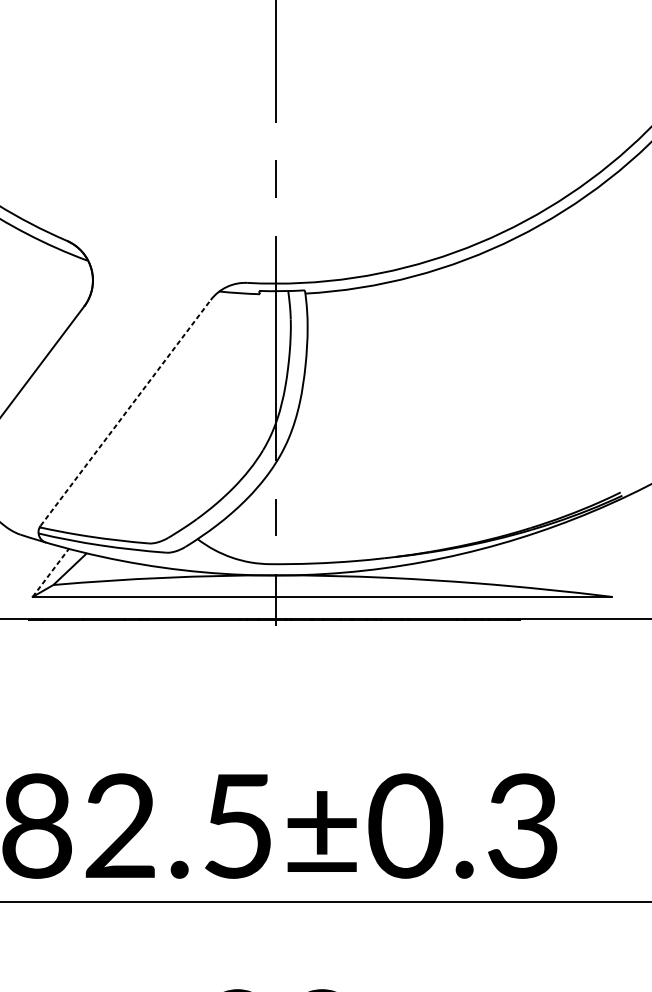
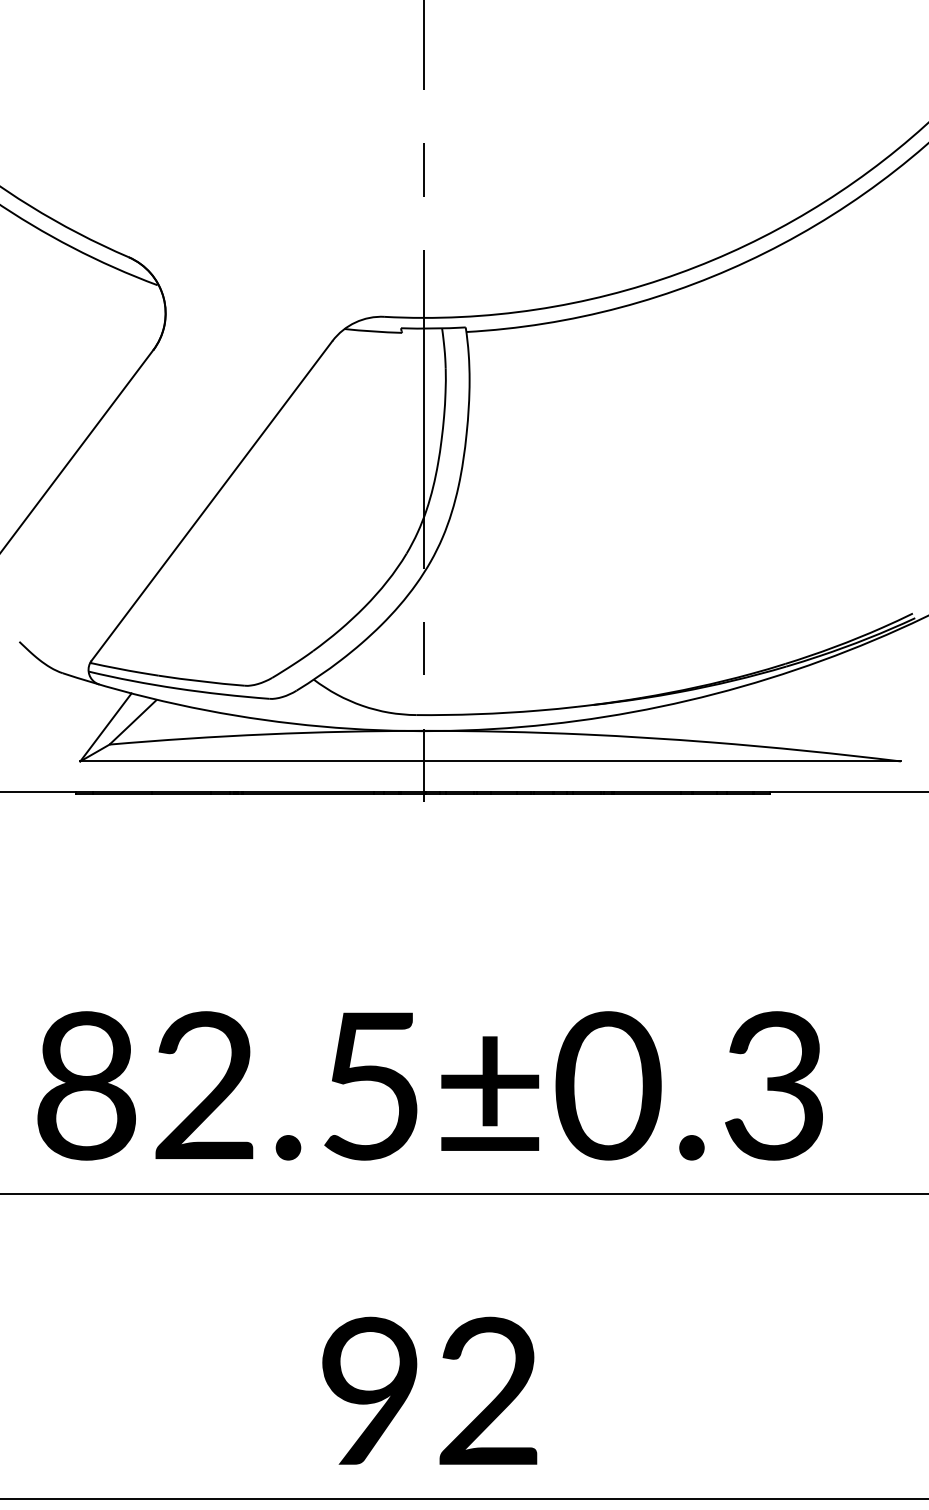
line: (126, 412) -> (212, 500), dashed -> solid
line: (50, 572) -> (105, 727), dashed -> solid

